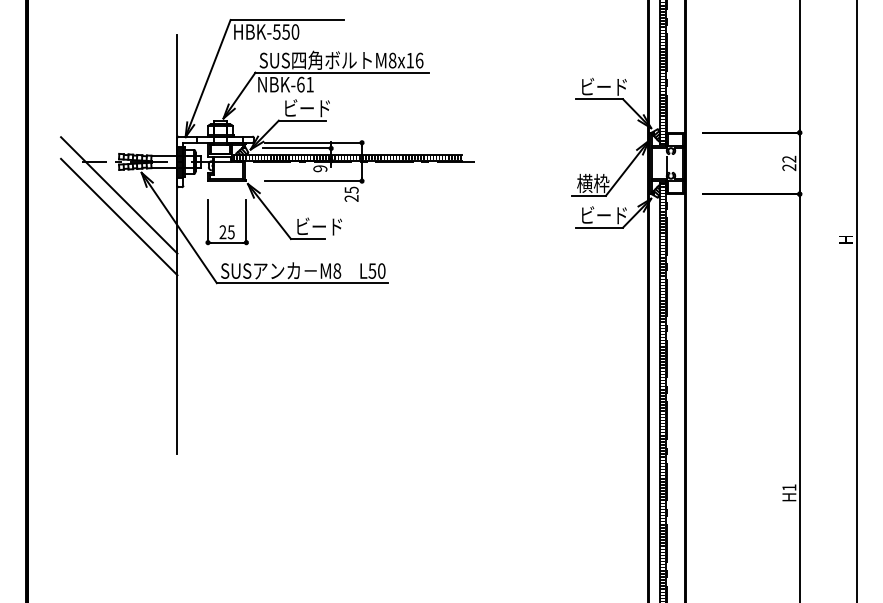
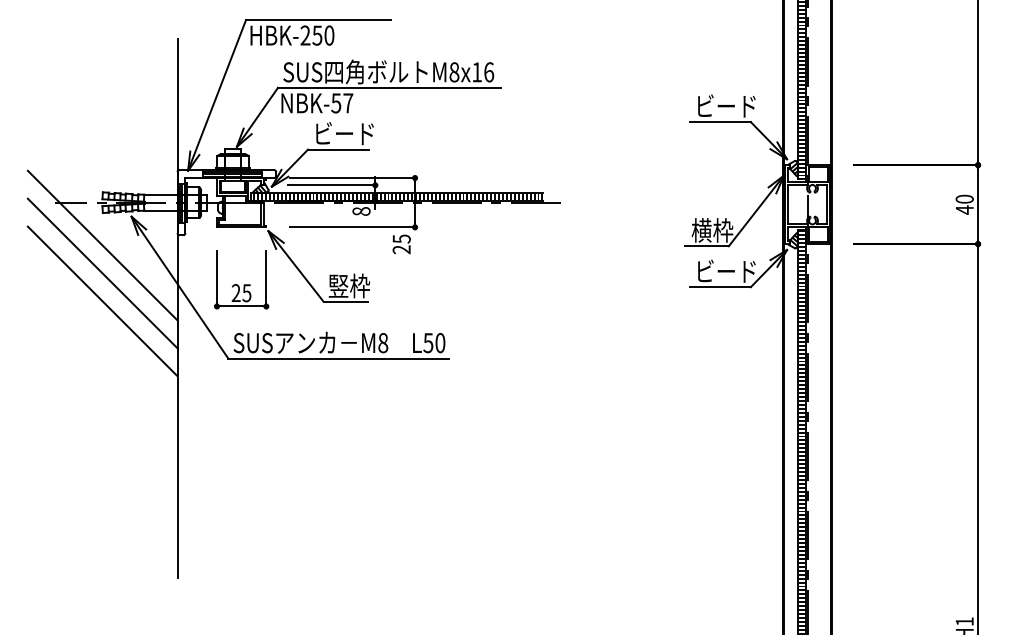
text: (276, 31) -> (305, 34), HBK-550 -> HBK-250
text: (304, 84) -> (341, 103), NBK-61 -> NBK-57
hatch: (220, 139) -> (233, 173), added
text: (789, 163) -> (964, 204), 22 -> 40
text: (320, 168) -> (361, 211), 9 -> 8
text: (318, 226) -> (359, 285), ビード -> 竪枠
line: (119, 238) -> (103, 301), added

